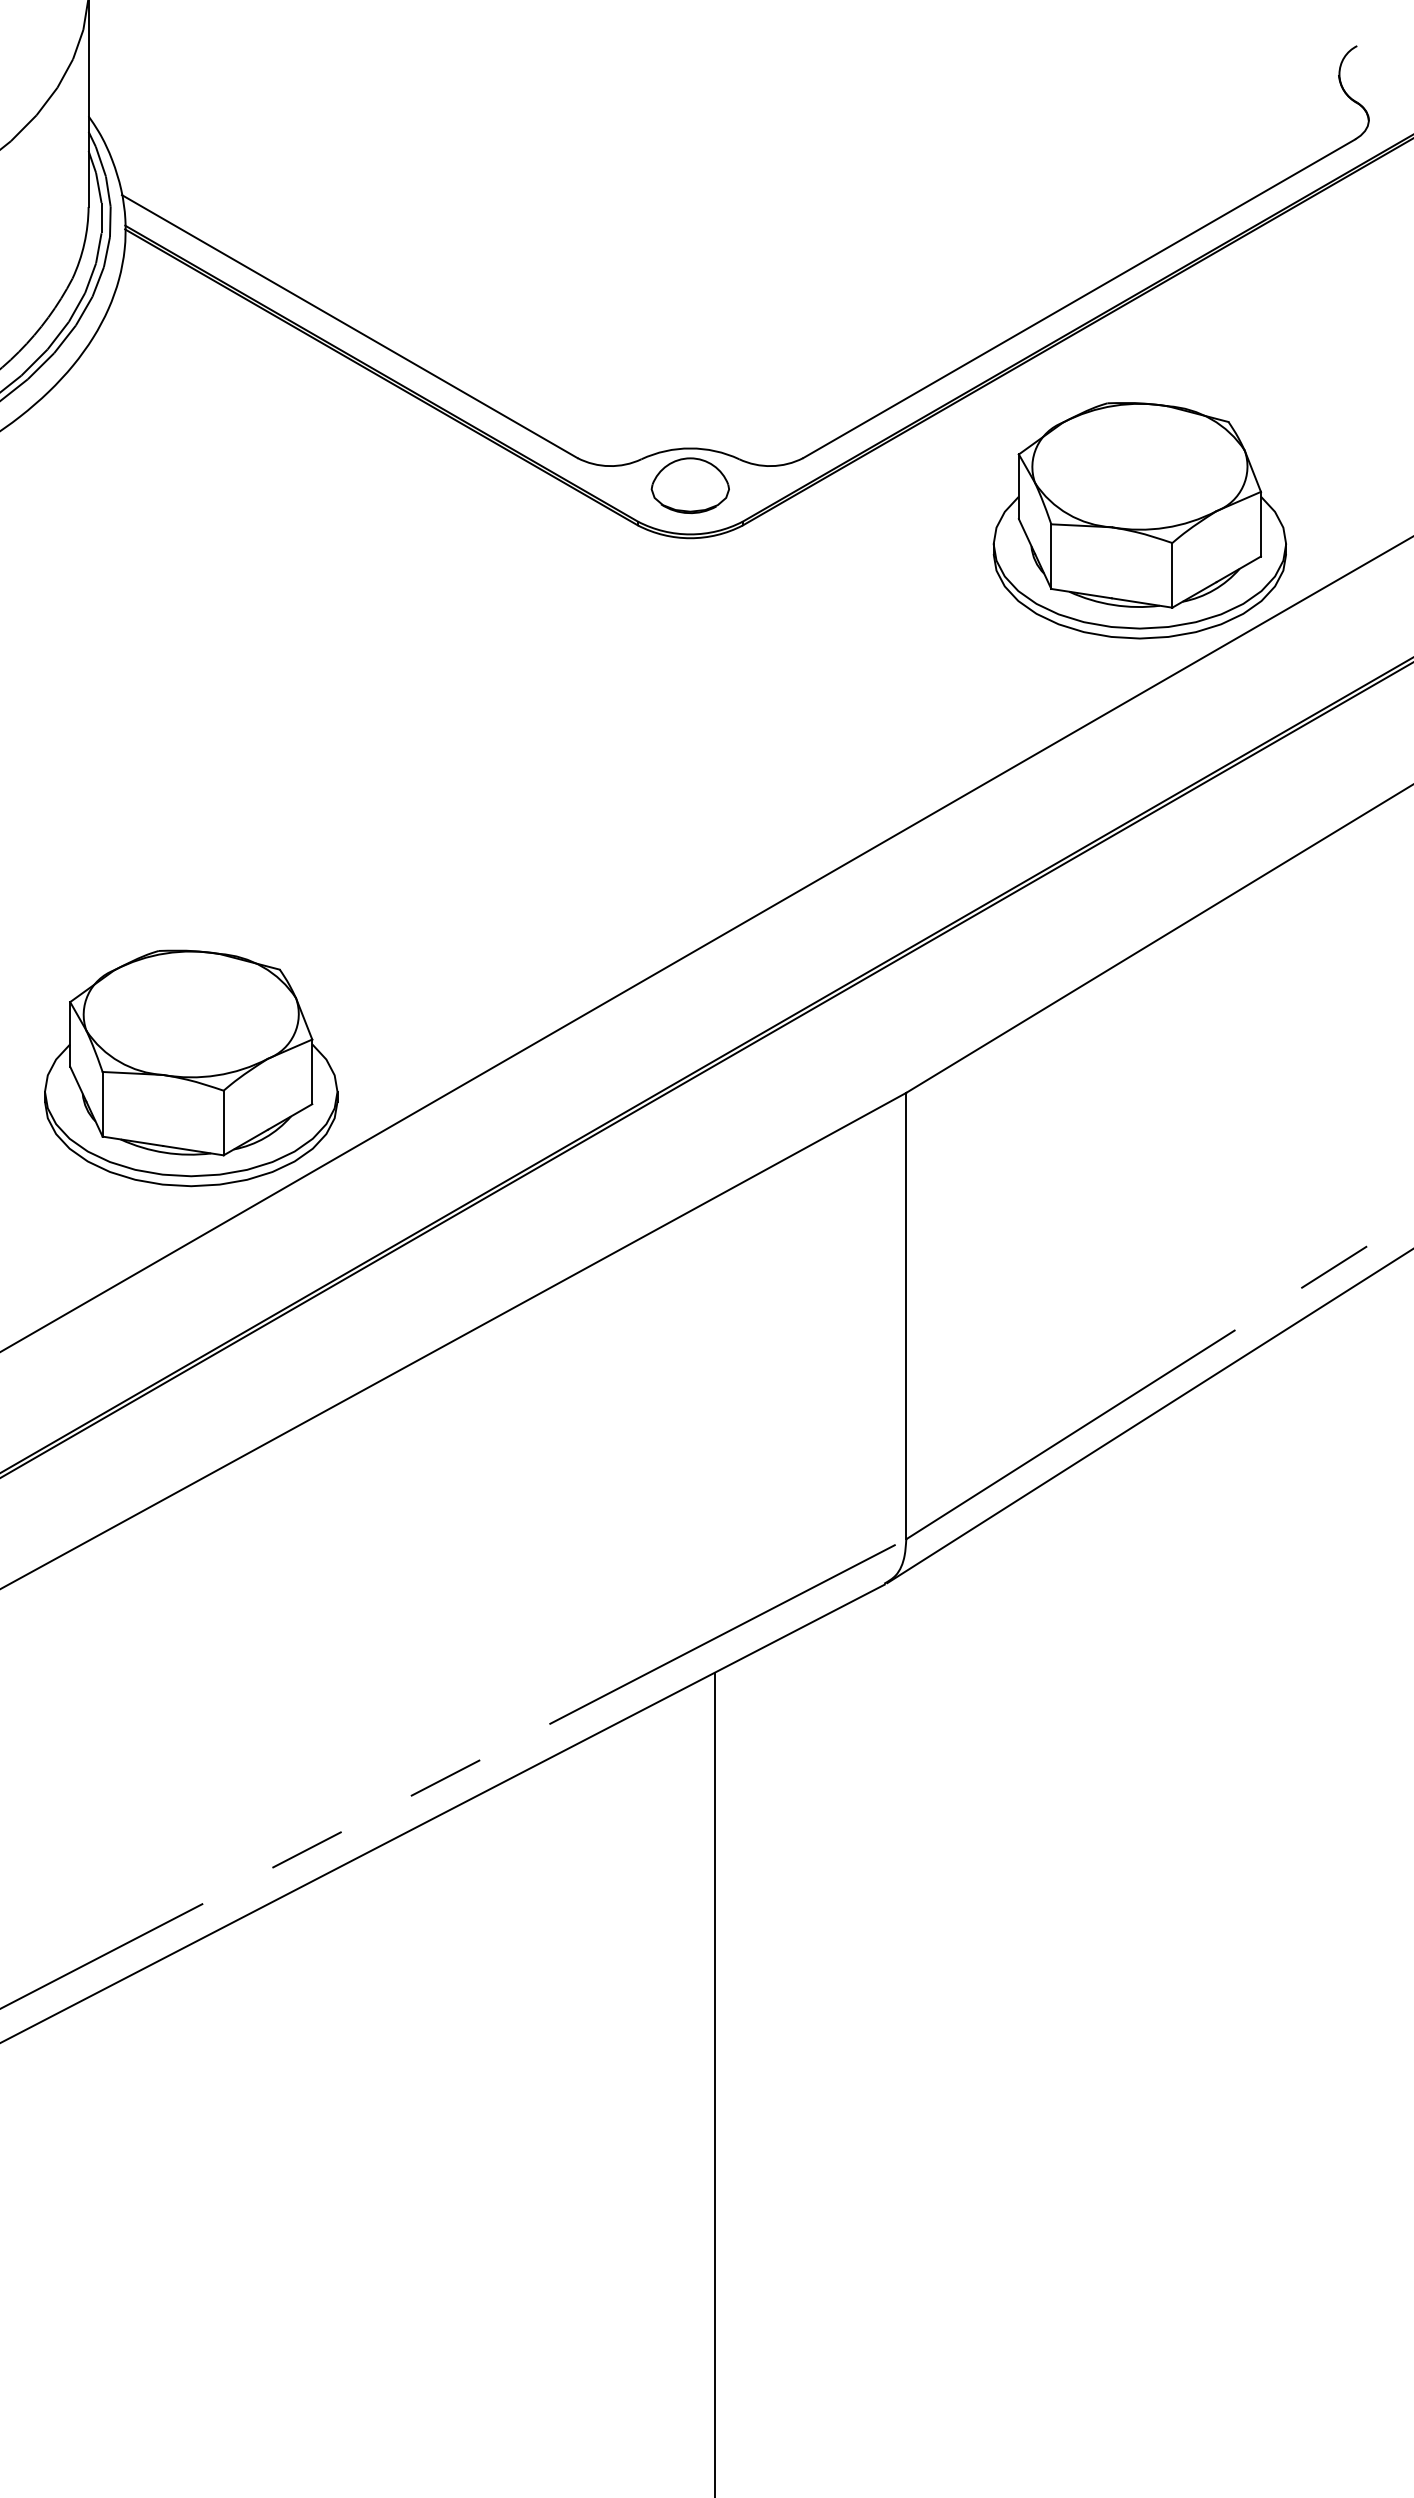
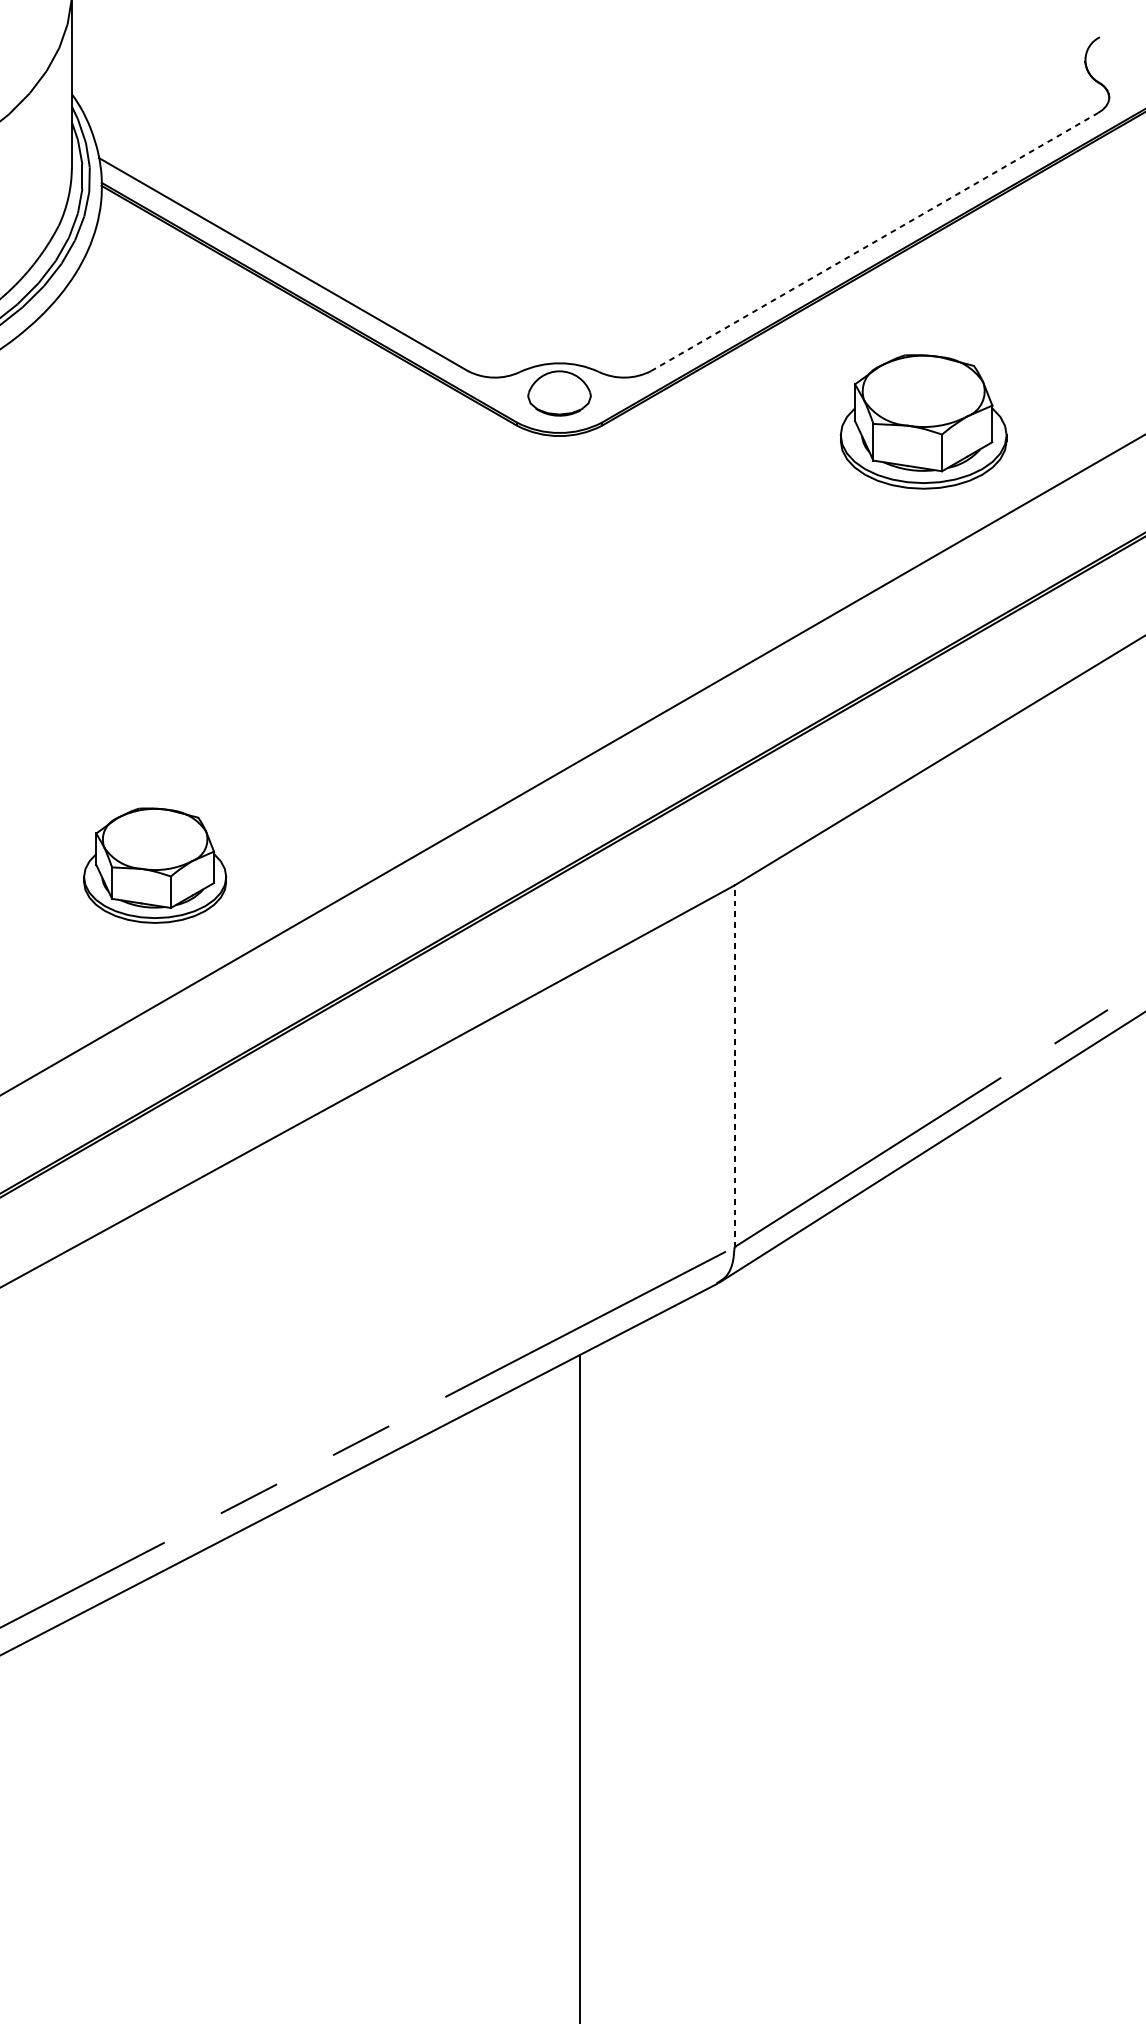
line: (1079, 298) -> (874, 241), solid -> dashed
part: (1139, 520) -> (923, 421), size x0.7
part: (191, 1068) -> (155, 865), size x0.6
line: (906, 1315) -> (734, 1065), solid -> dashed

